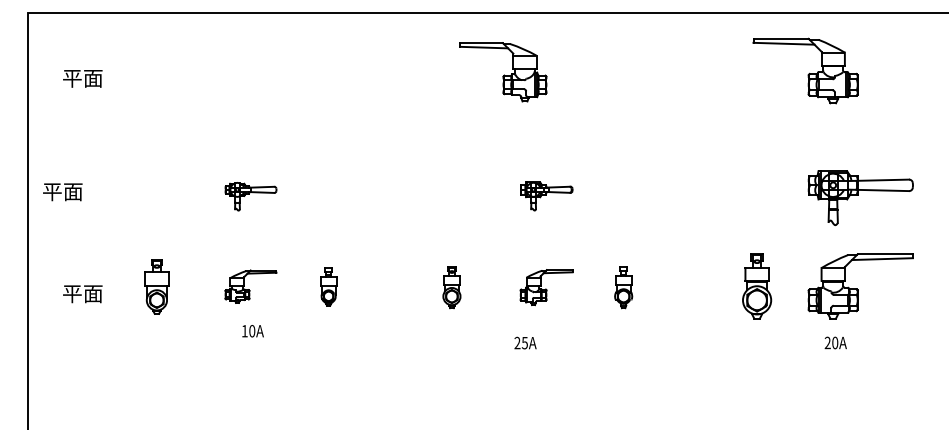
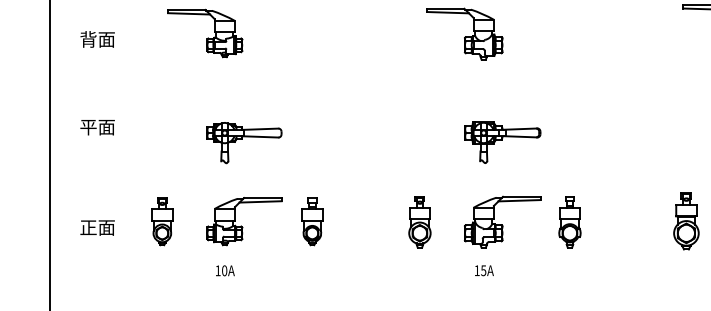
part: (205, 71) -> (204, 33), added
text: (72, 77) -> (88, 38), 平面 -> 背面
text: (62, 192) -> (97, 127), moved
part: (250, 196) -> (244, 142), size x1.67
part: (546, 196) -> (502, 142), size x1.67
part: (250, 286) -> (244, 221), size x1.67
part: (328, 286) -> (312, 221), size x1.43
part: (451, 287) -> (419, 222), size x1.43
part: (546, 287) -> (502, 222), size x1.67
part: (623, 287) -> (569, 222), size x1.43
text: (72, 294) -> (88, 228), 平面 -> 正面
text: (252, 331) -> (224, 271), moved
text: (517, 342) -> (477, 270), 25A -> 15A

